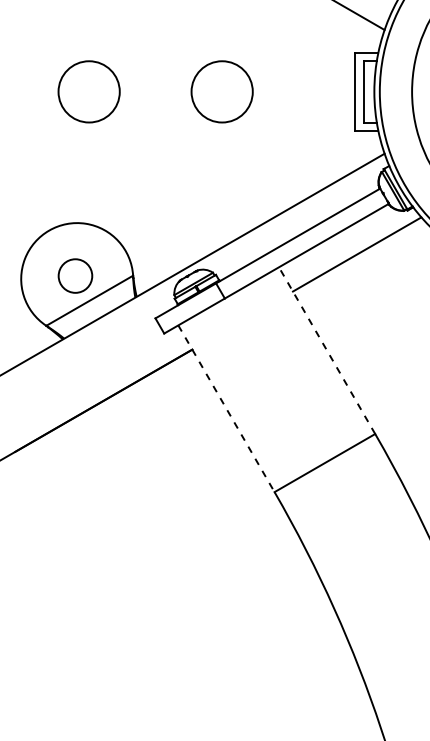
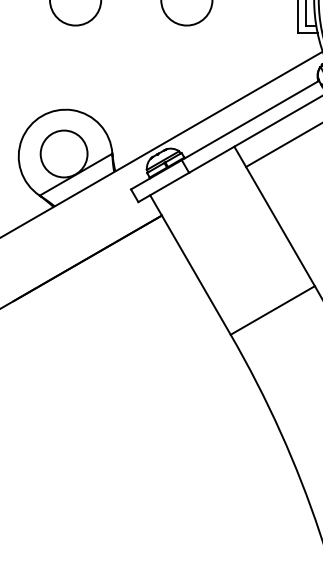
circle: (75, 276) -> (64, 154), size x1.67
line: (326, 350) -> (274, 216), dashed -> solid
line: (226, 409) -> (190, 265), dashed -> solid

